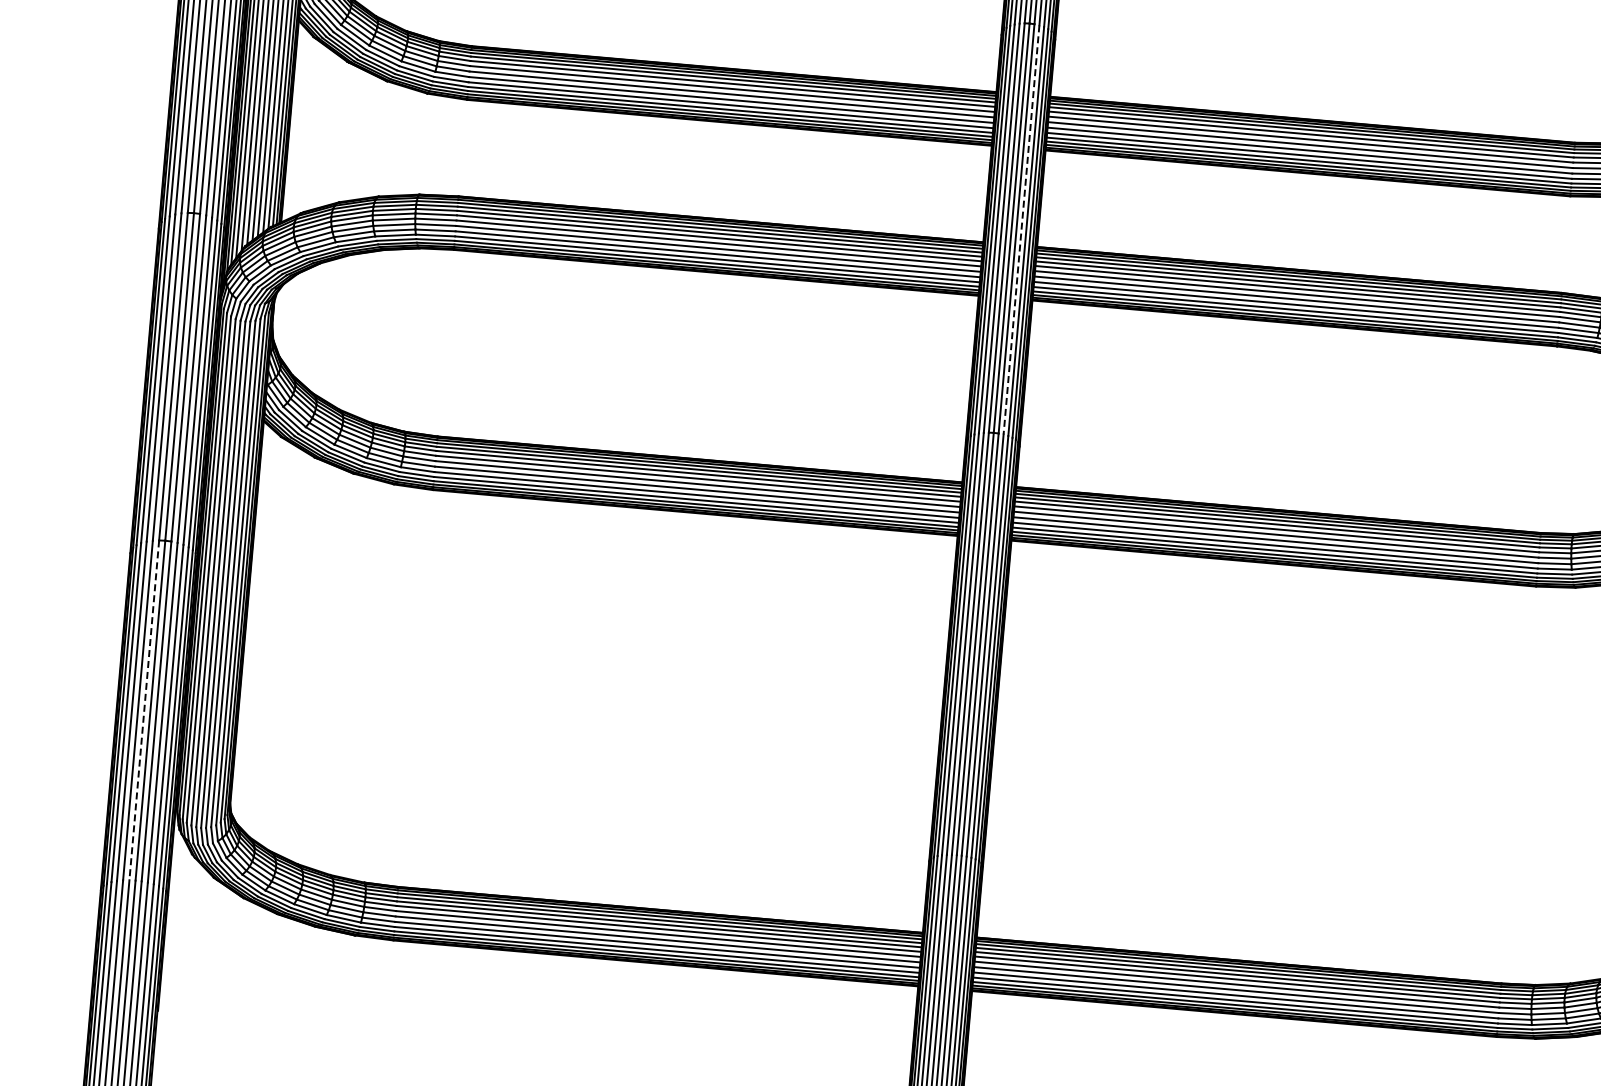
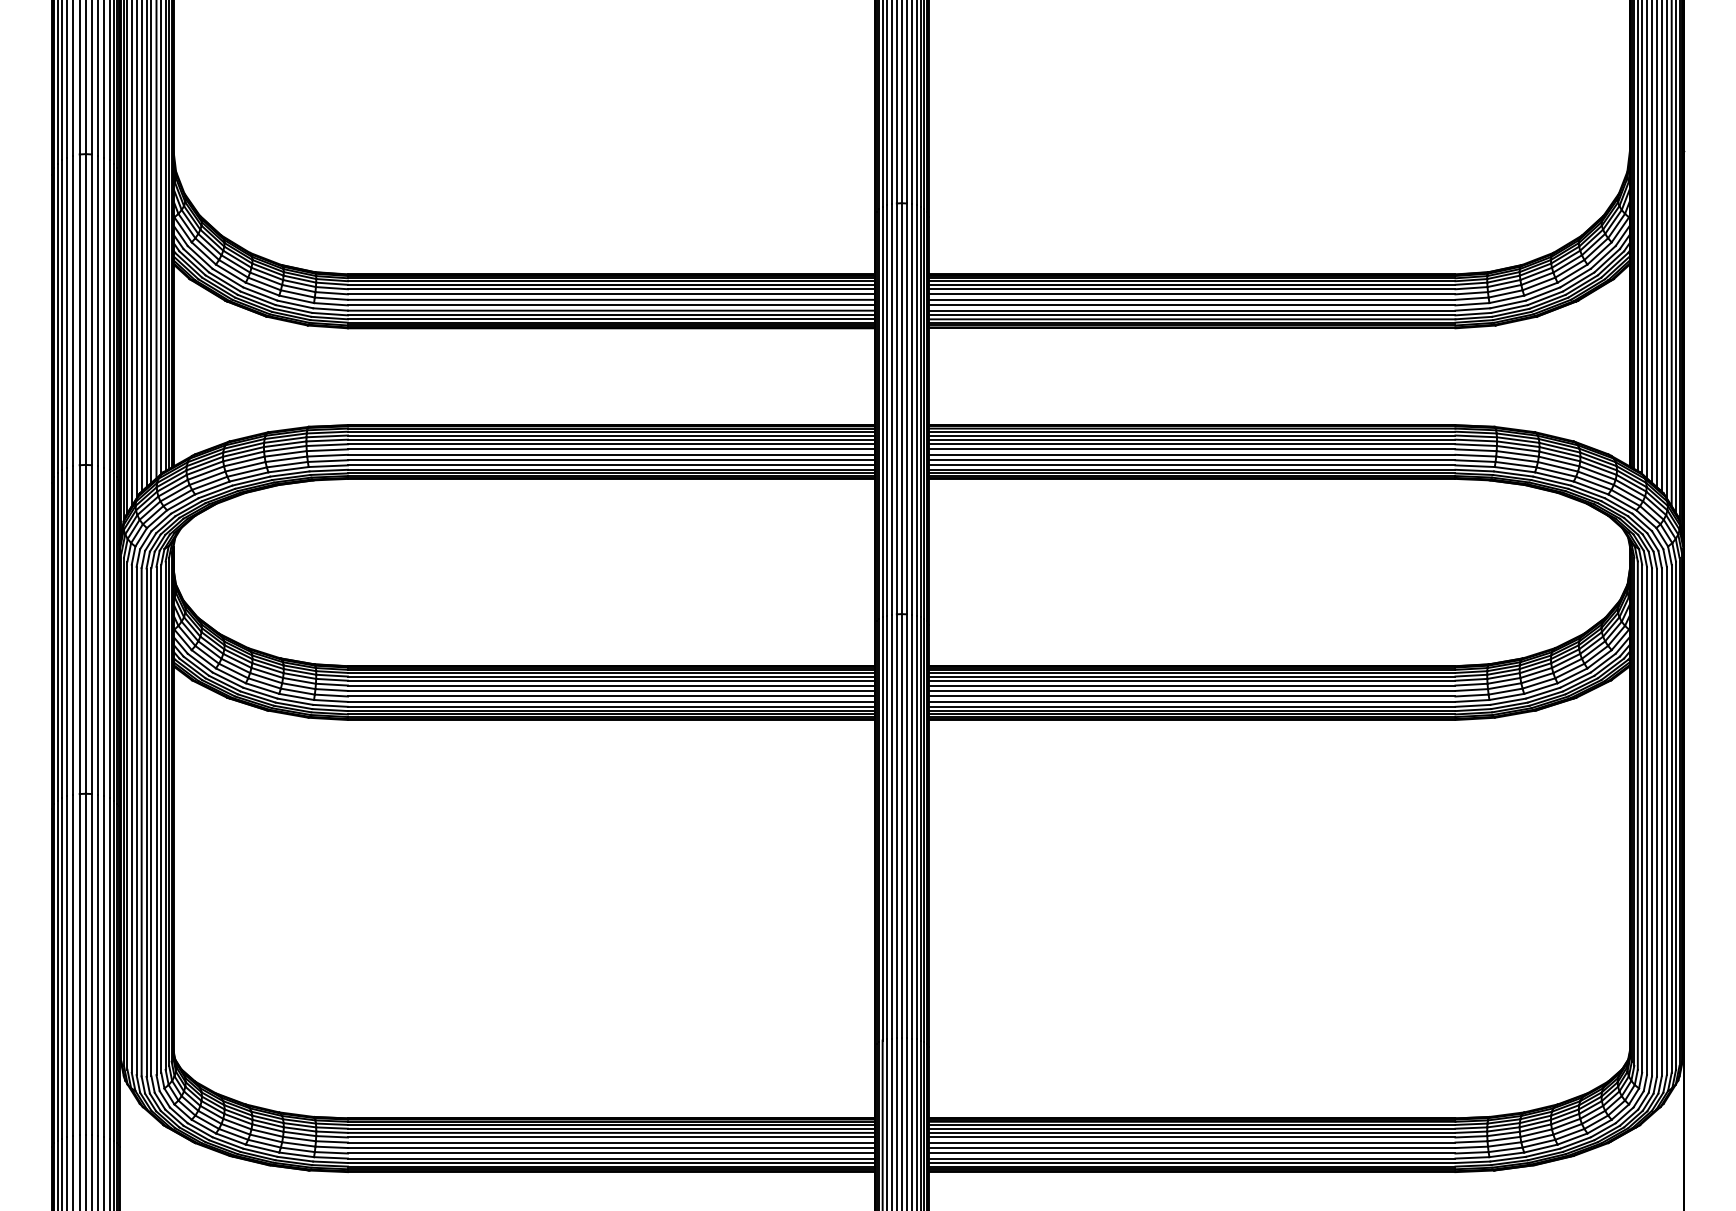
line: (1021, 230) -> (911, 410), dashed -> solid
line: (144, 710) -> (79, 964), dashed -> solid

